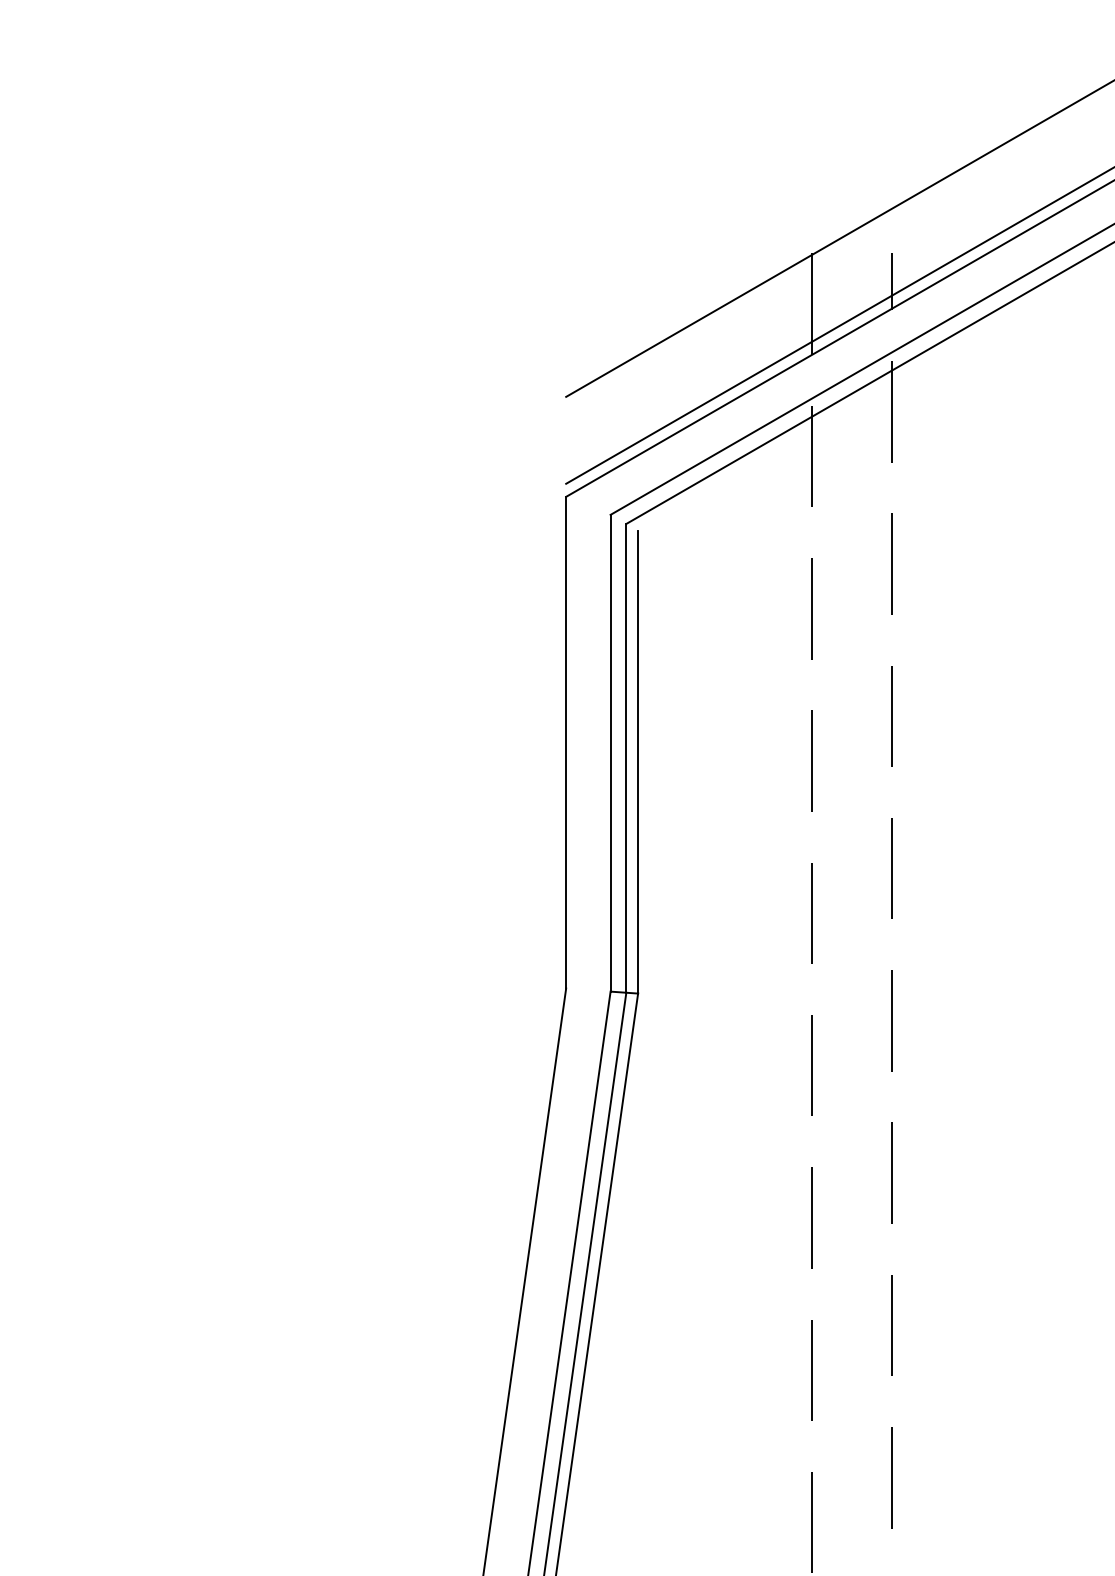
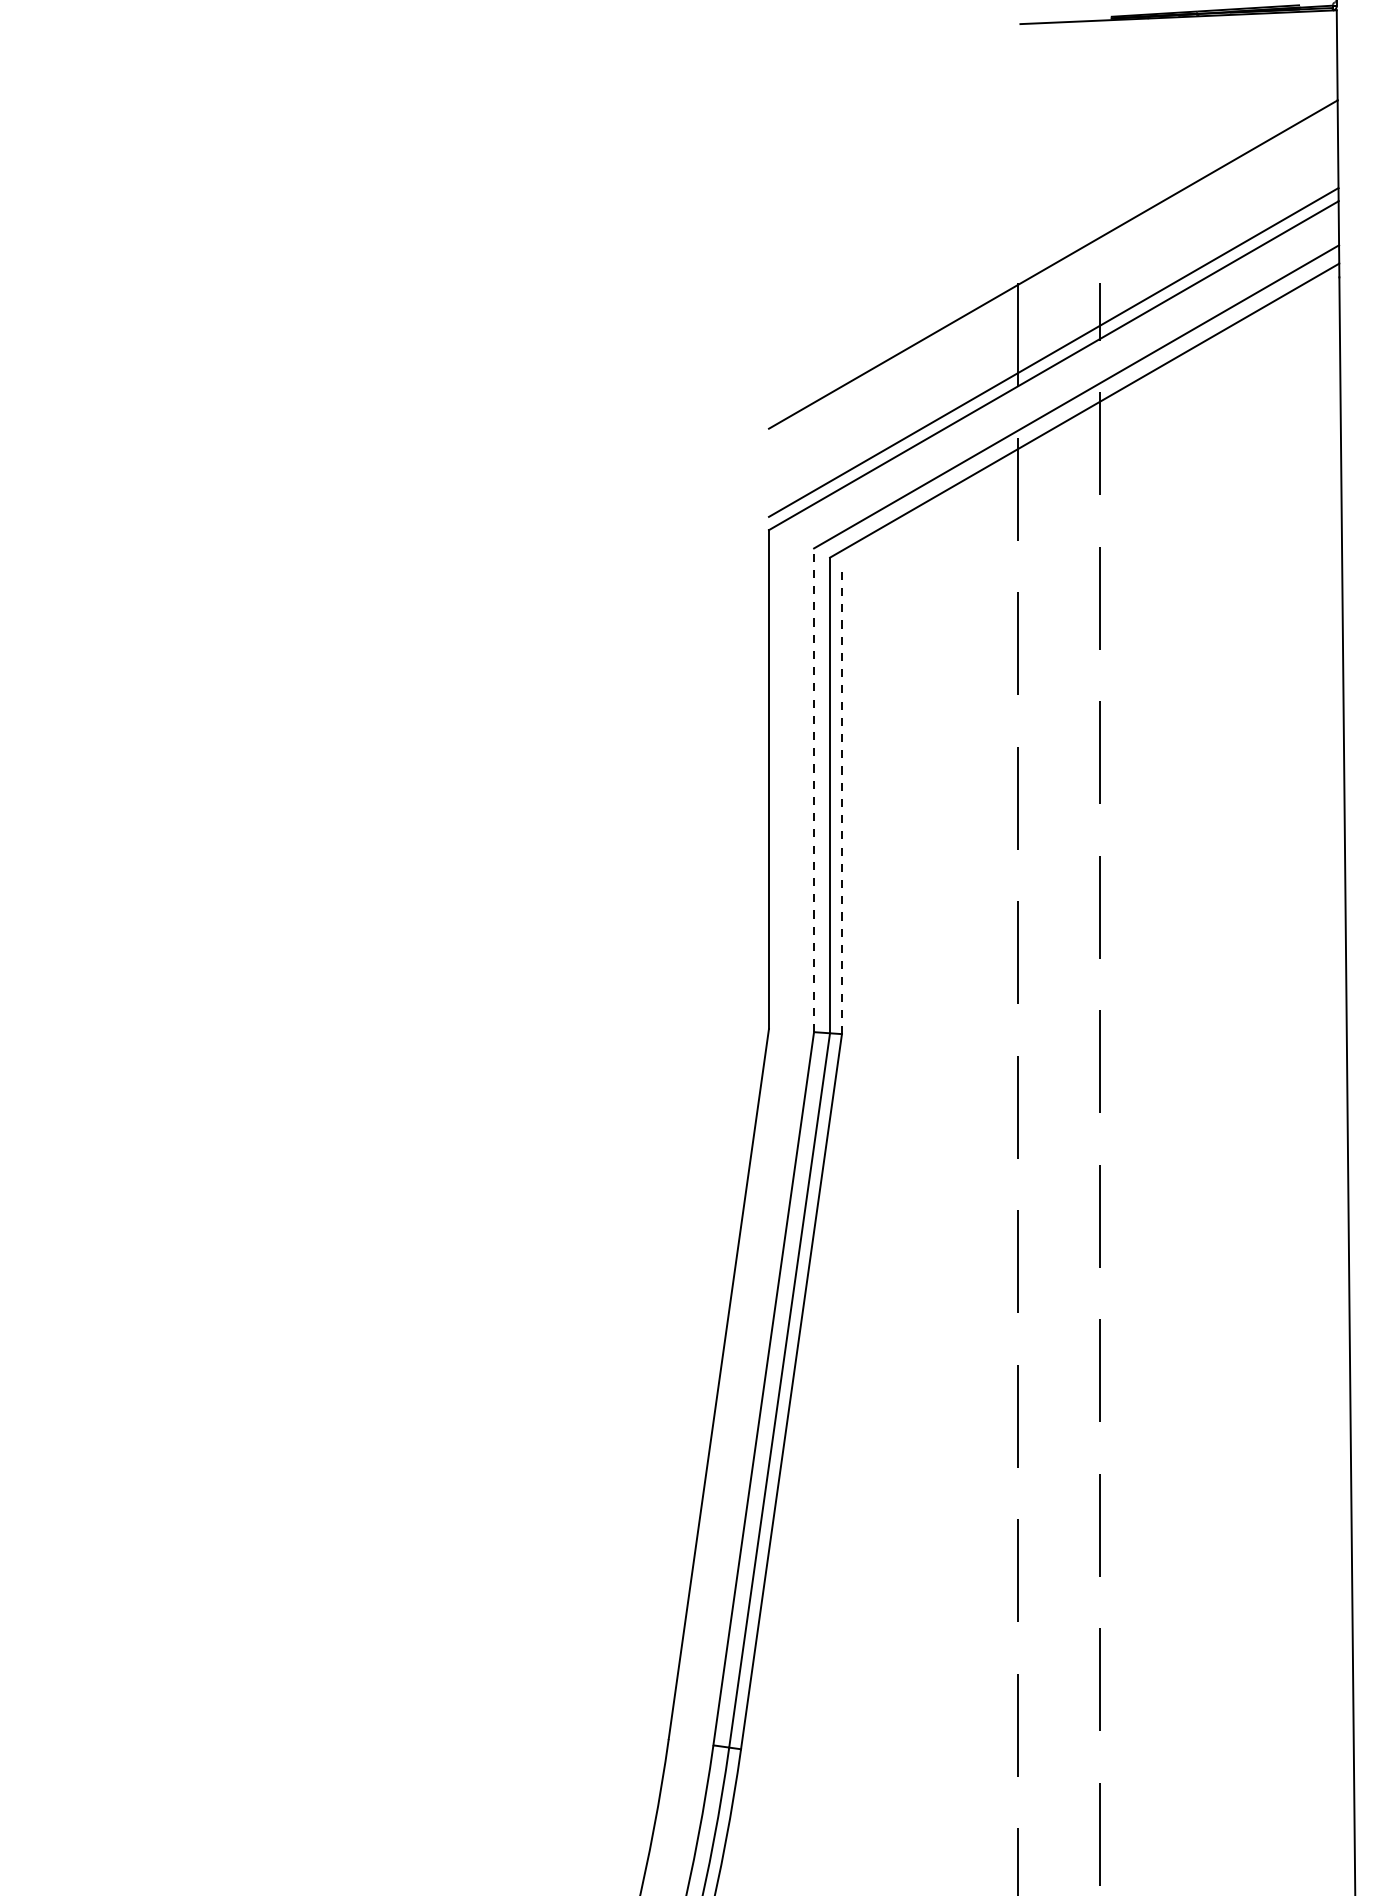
line: (611, 753) -> (814, 790), solid -> dashed
line: (637, 762) -> (841, 799), solid -> dashed

